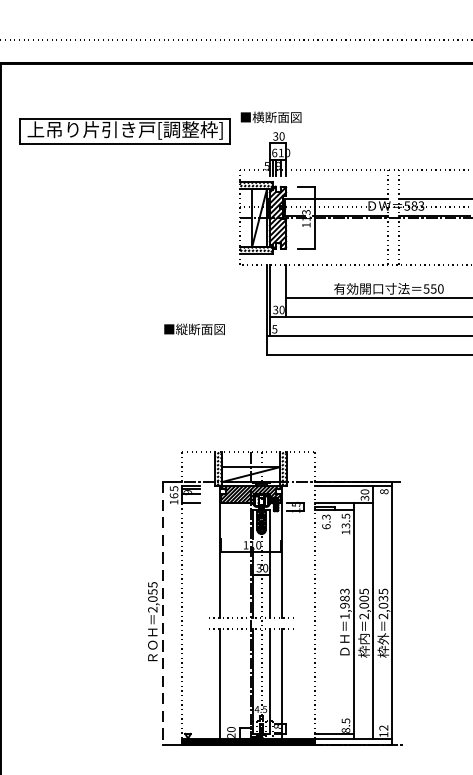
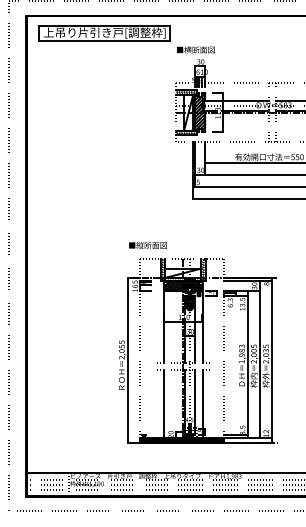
part: (124, 131) -> (104, 33), moved
text: (193, 329) -> (147, 245), moved
line: (163, 614) -> (128, 360), dashed -> solid

